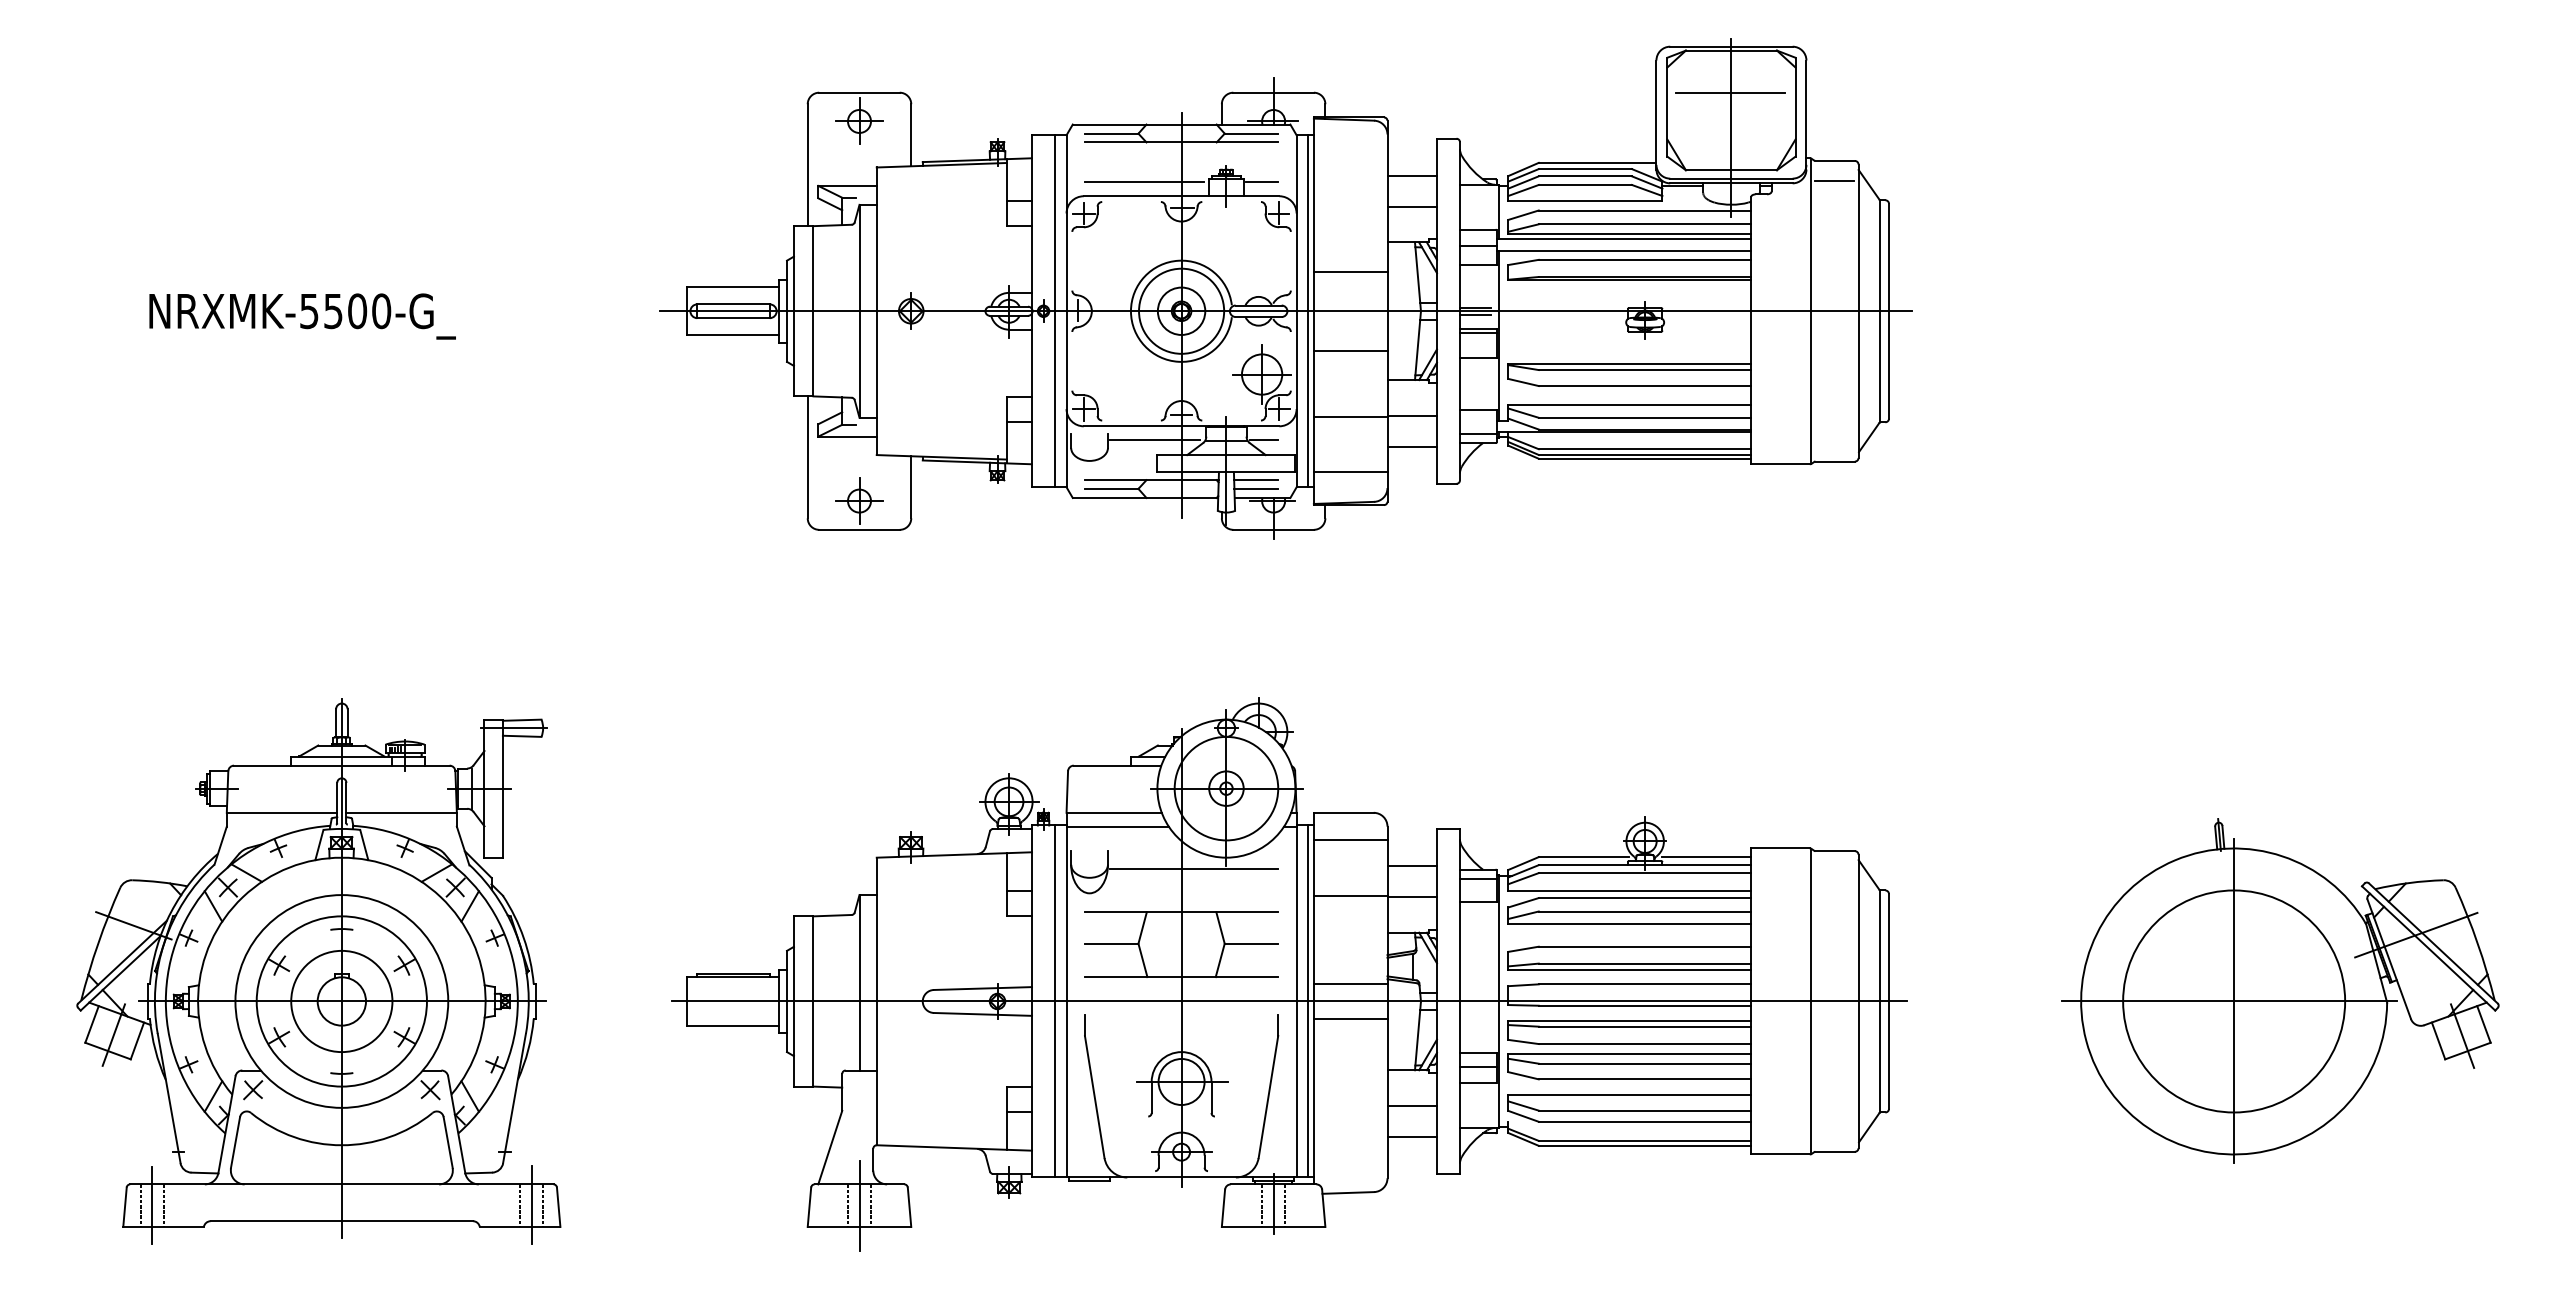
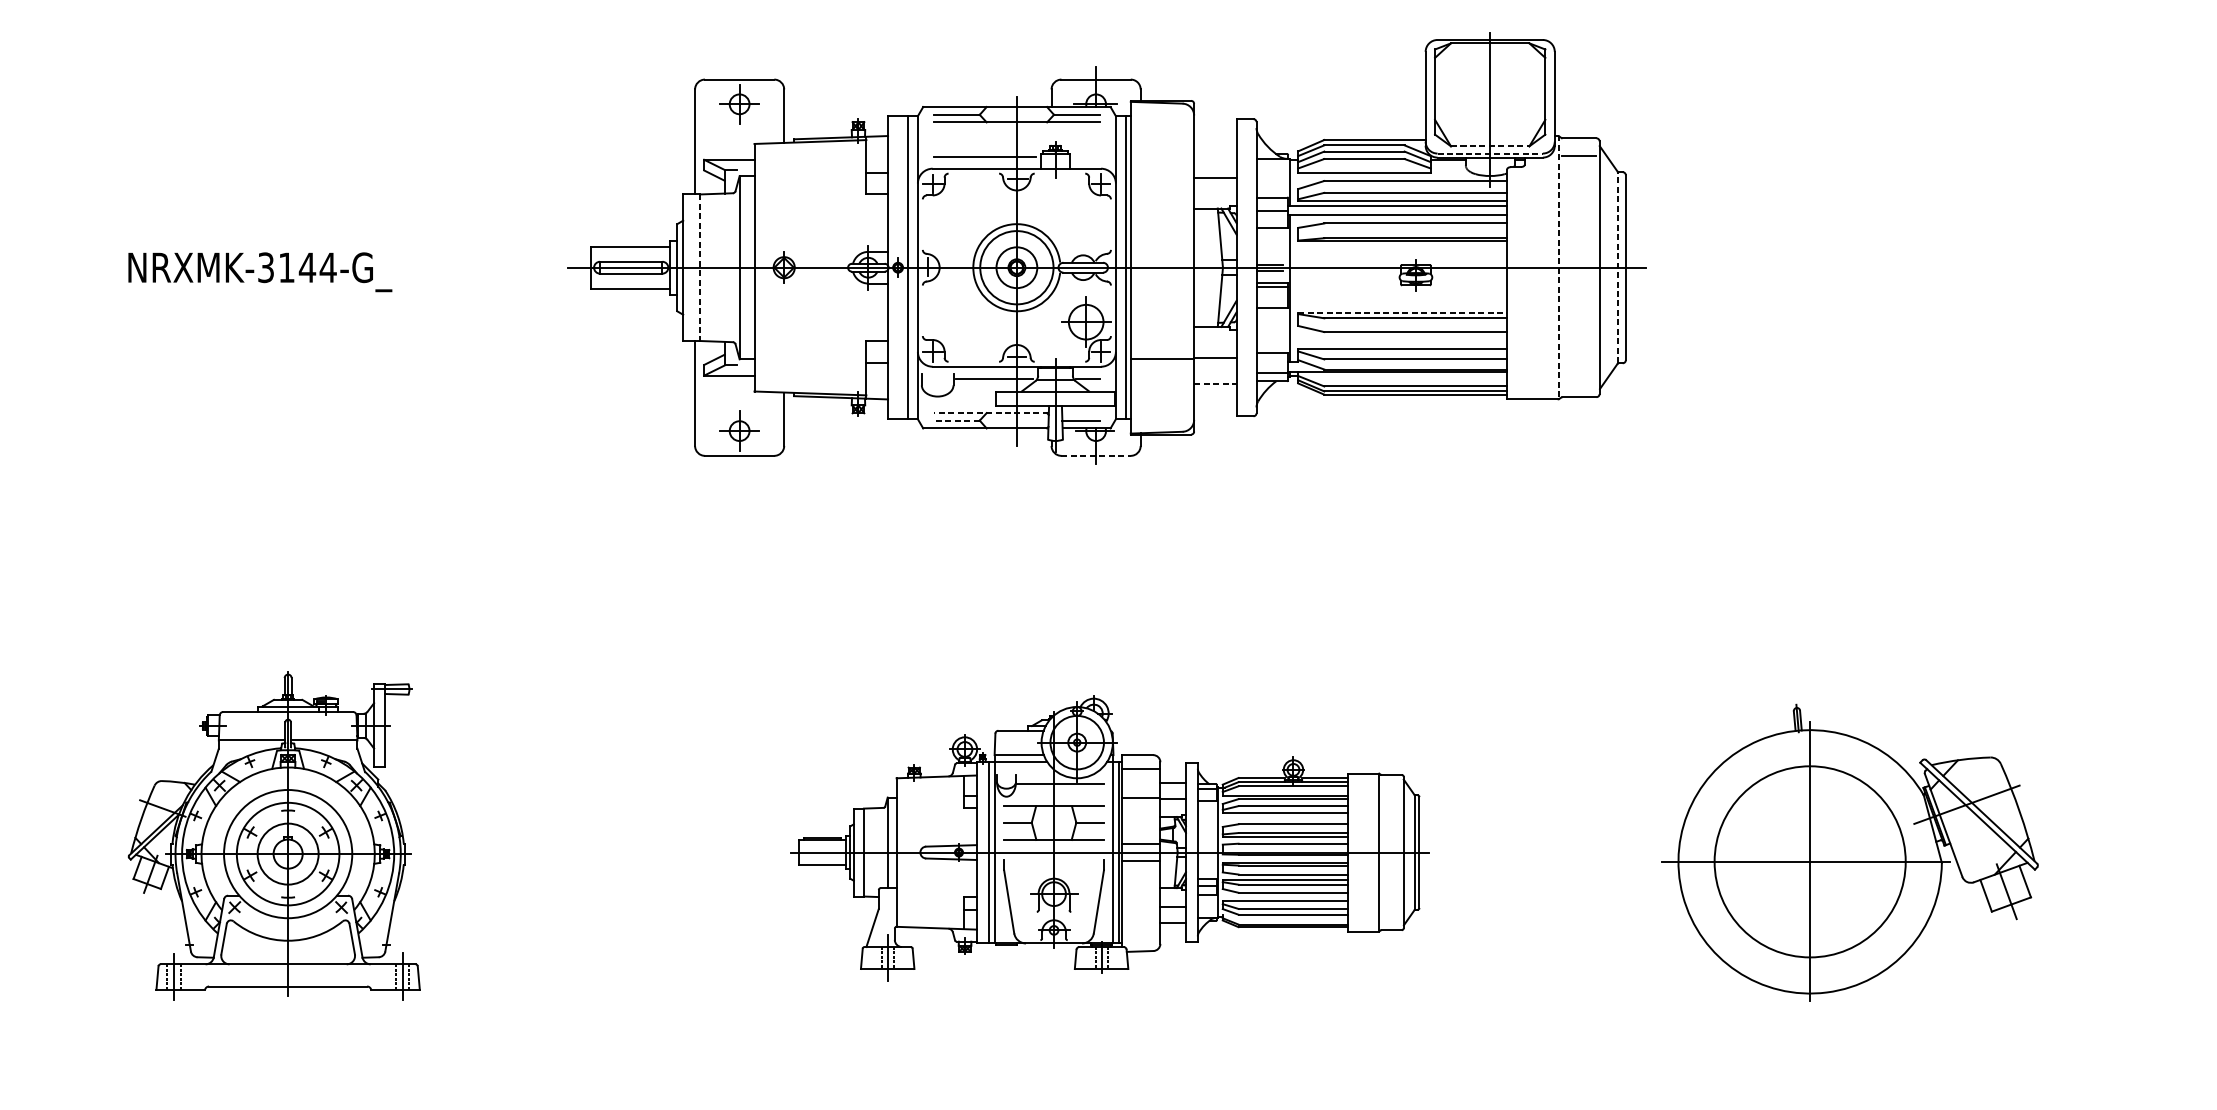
line: (1730, 93) -> (1489, 80), removed
line: (1731, 170) -> (1490, 146), solid -> dashed
line: (1411, 175) -> (1214, 150), removed
line: (1731, 178) -> (1490, 153), solid -> dashed
line: (1262, 182) -> (1086, 156), removed
line: (1350, 272) -> (1162, 234), removed
line: (1811, 310) -> (1559, 267), solid -> dashed
line: (1879, 310) -> (1617, 267), solid -> dashed
text: (345, 311) -> (297, 267), NRXMK-5500-G_ -> NRXMK-3144-G_
line: (813, 311) -> (700, 267), solid -> dashed
line: (1350, 350) -> (1162, 301), removed
line: (1630, 364) -> (1403, 313), solid -> dashed
line: (1412, 446) -> (1215, 384), solid -> dashed
line: (1350, 472) -> (1162, 406), removed
line: (1151, 480) -> (991, 413), solid -> dashed
line: (1256, 480) -> (1081, 413), removed
line: (1111, 488) -> (956, 420), solid -> dashed
line: (1274, 529) -> (1096, 455), solid -> dashed
part: (318, 971) -> (273, 836), size x0.7
part: (1289, 974) -> (1109, 838), size x0.6
part: (2280, 990) -> (1850, 852), moved

